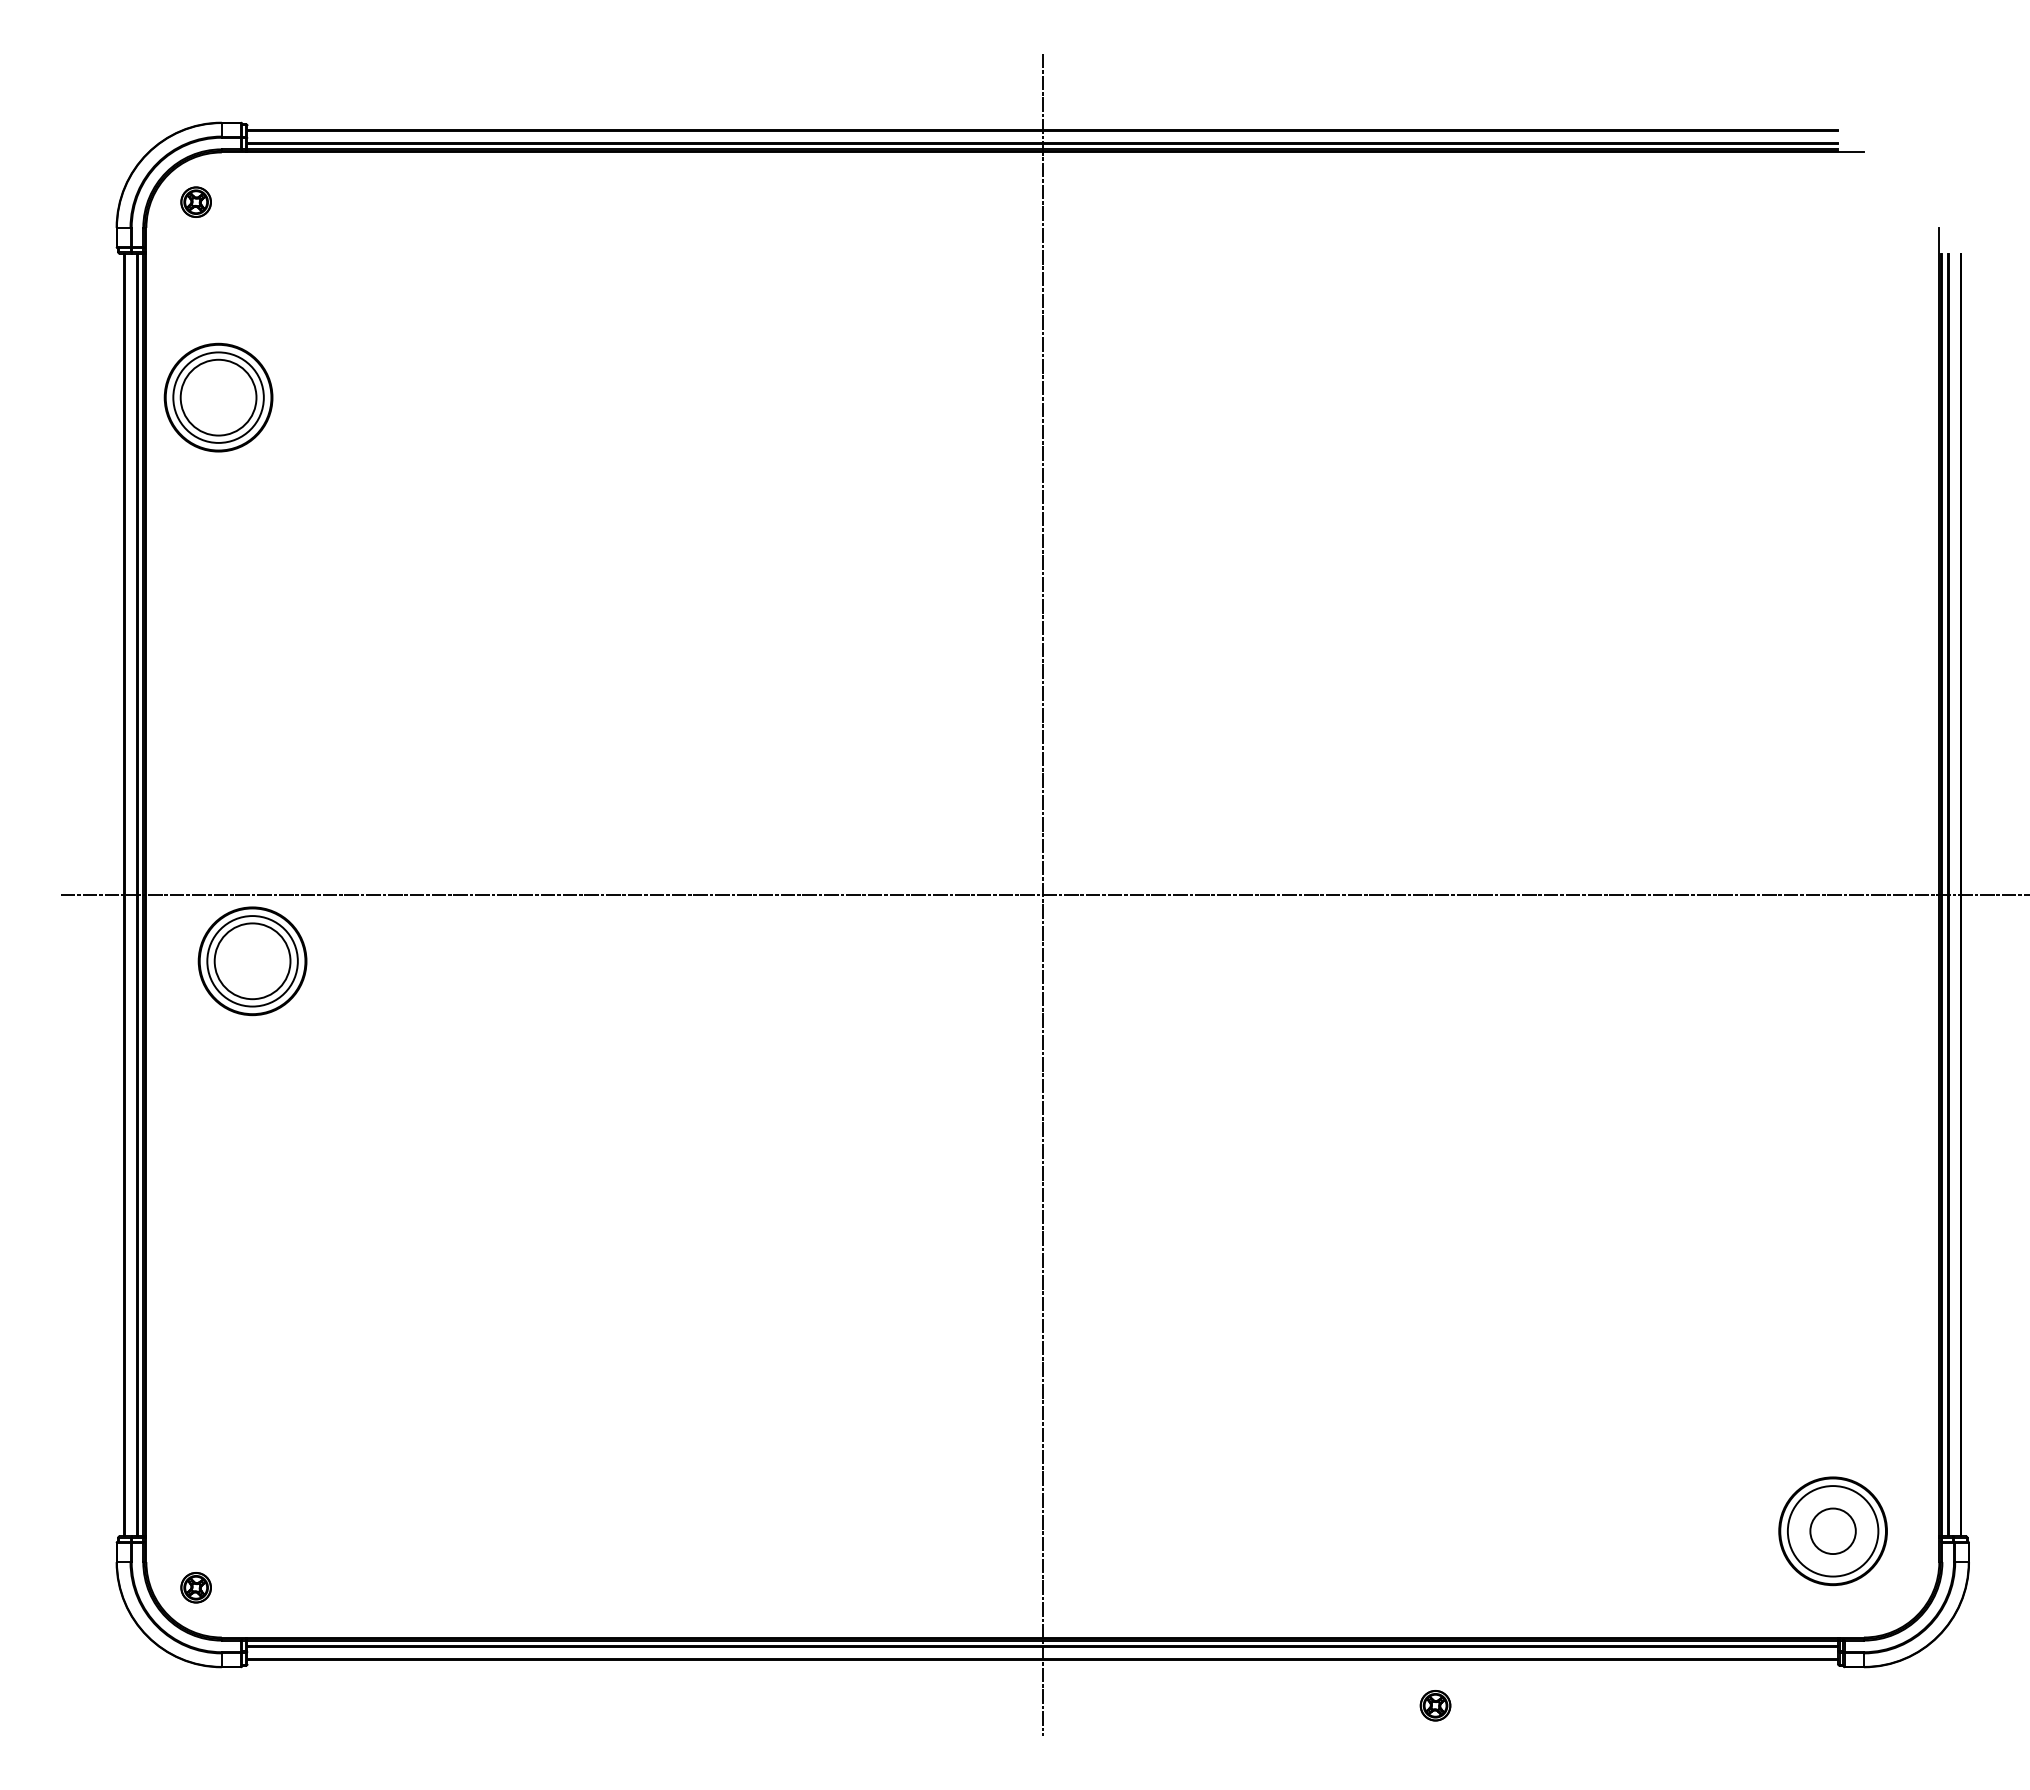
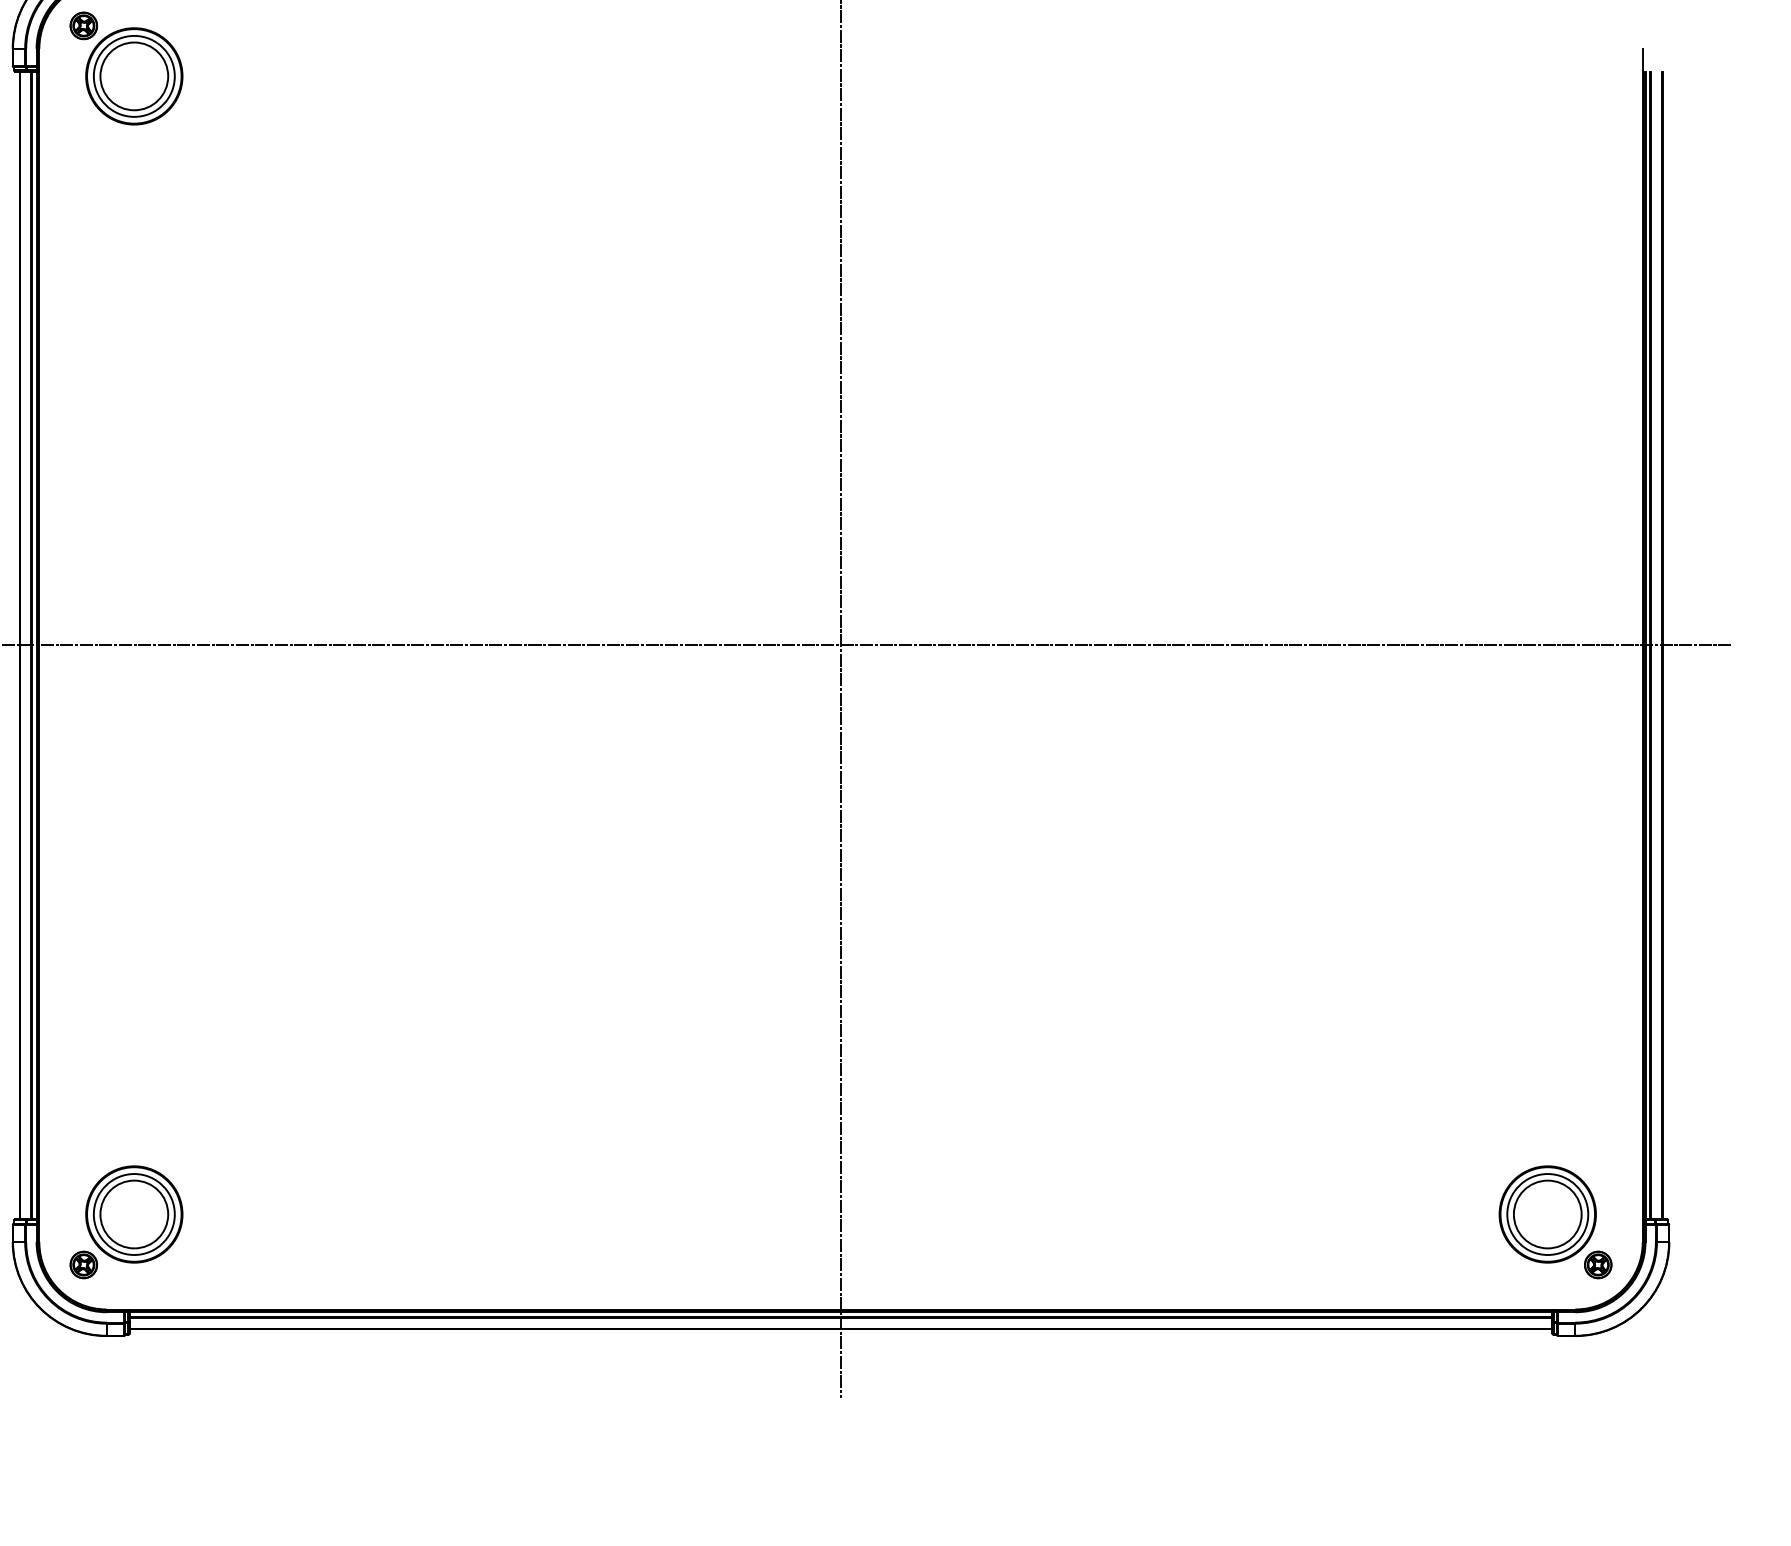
part: (218, 397) -> (134, 76), moved
part: (252, 961) -> (134, 1214), moved
circle: (1833, 1531) -> (1548, 1214), size x1.67
part: (1435, 1705) -> (1598, 1264), moved

